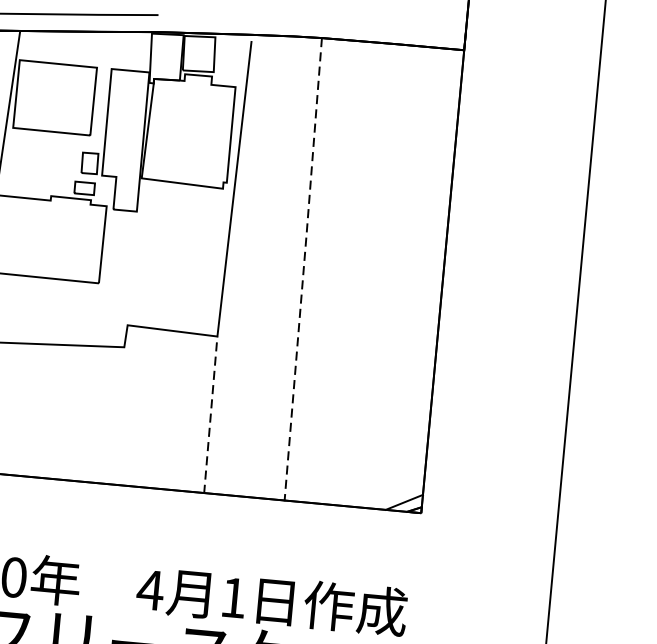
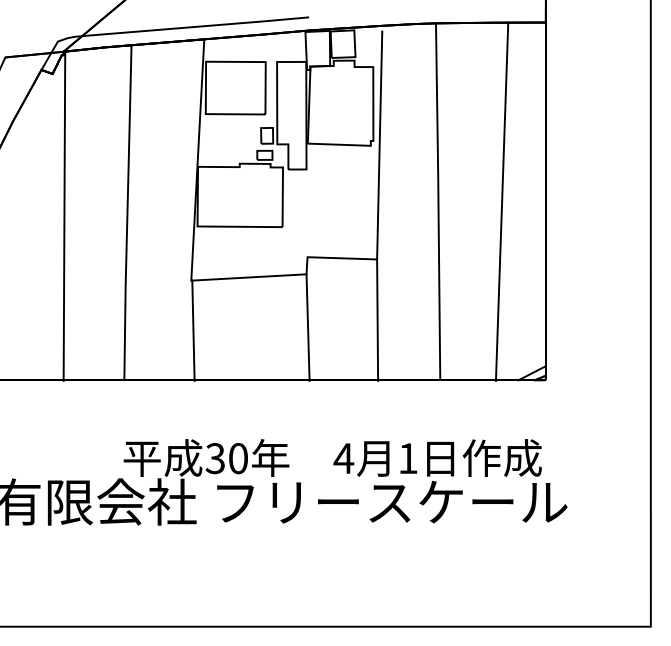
line: (303, 268) -> (438, 201), dashed -> solid
line: (385, 276) -> (501, 201), added
line: (210, 415) -> (377, 320), dashed -> solid
line: (119, 416) -> (307, 327), added

